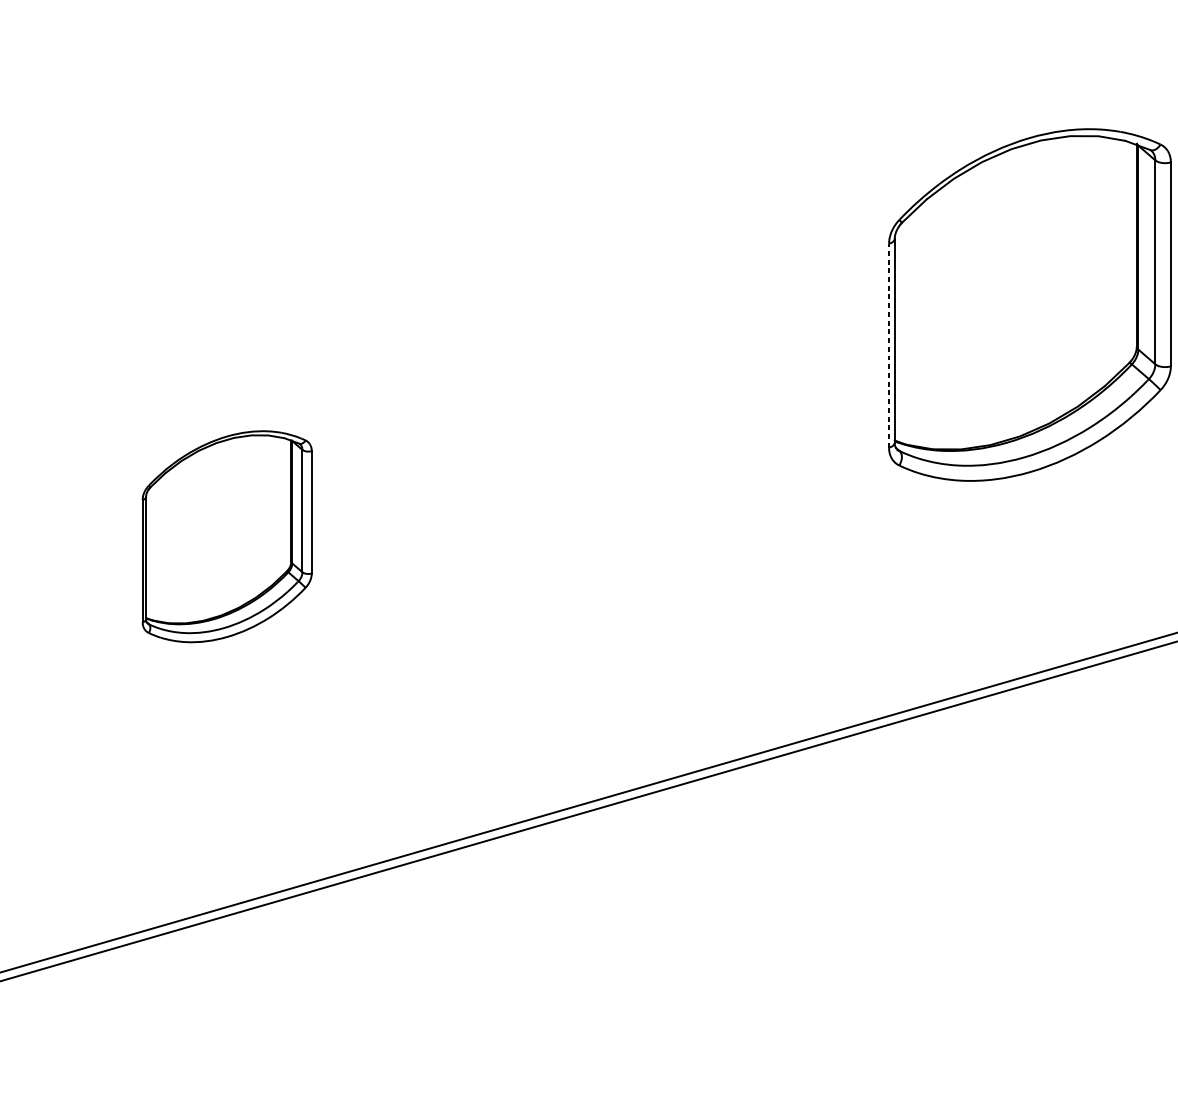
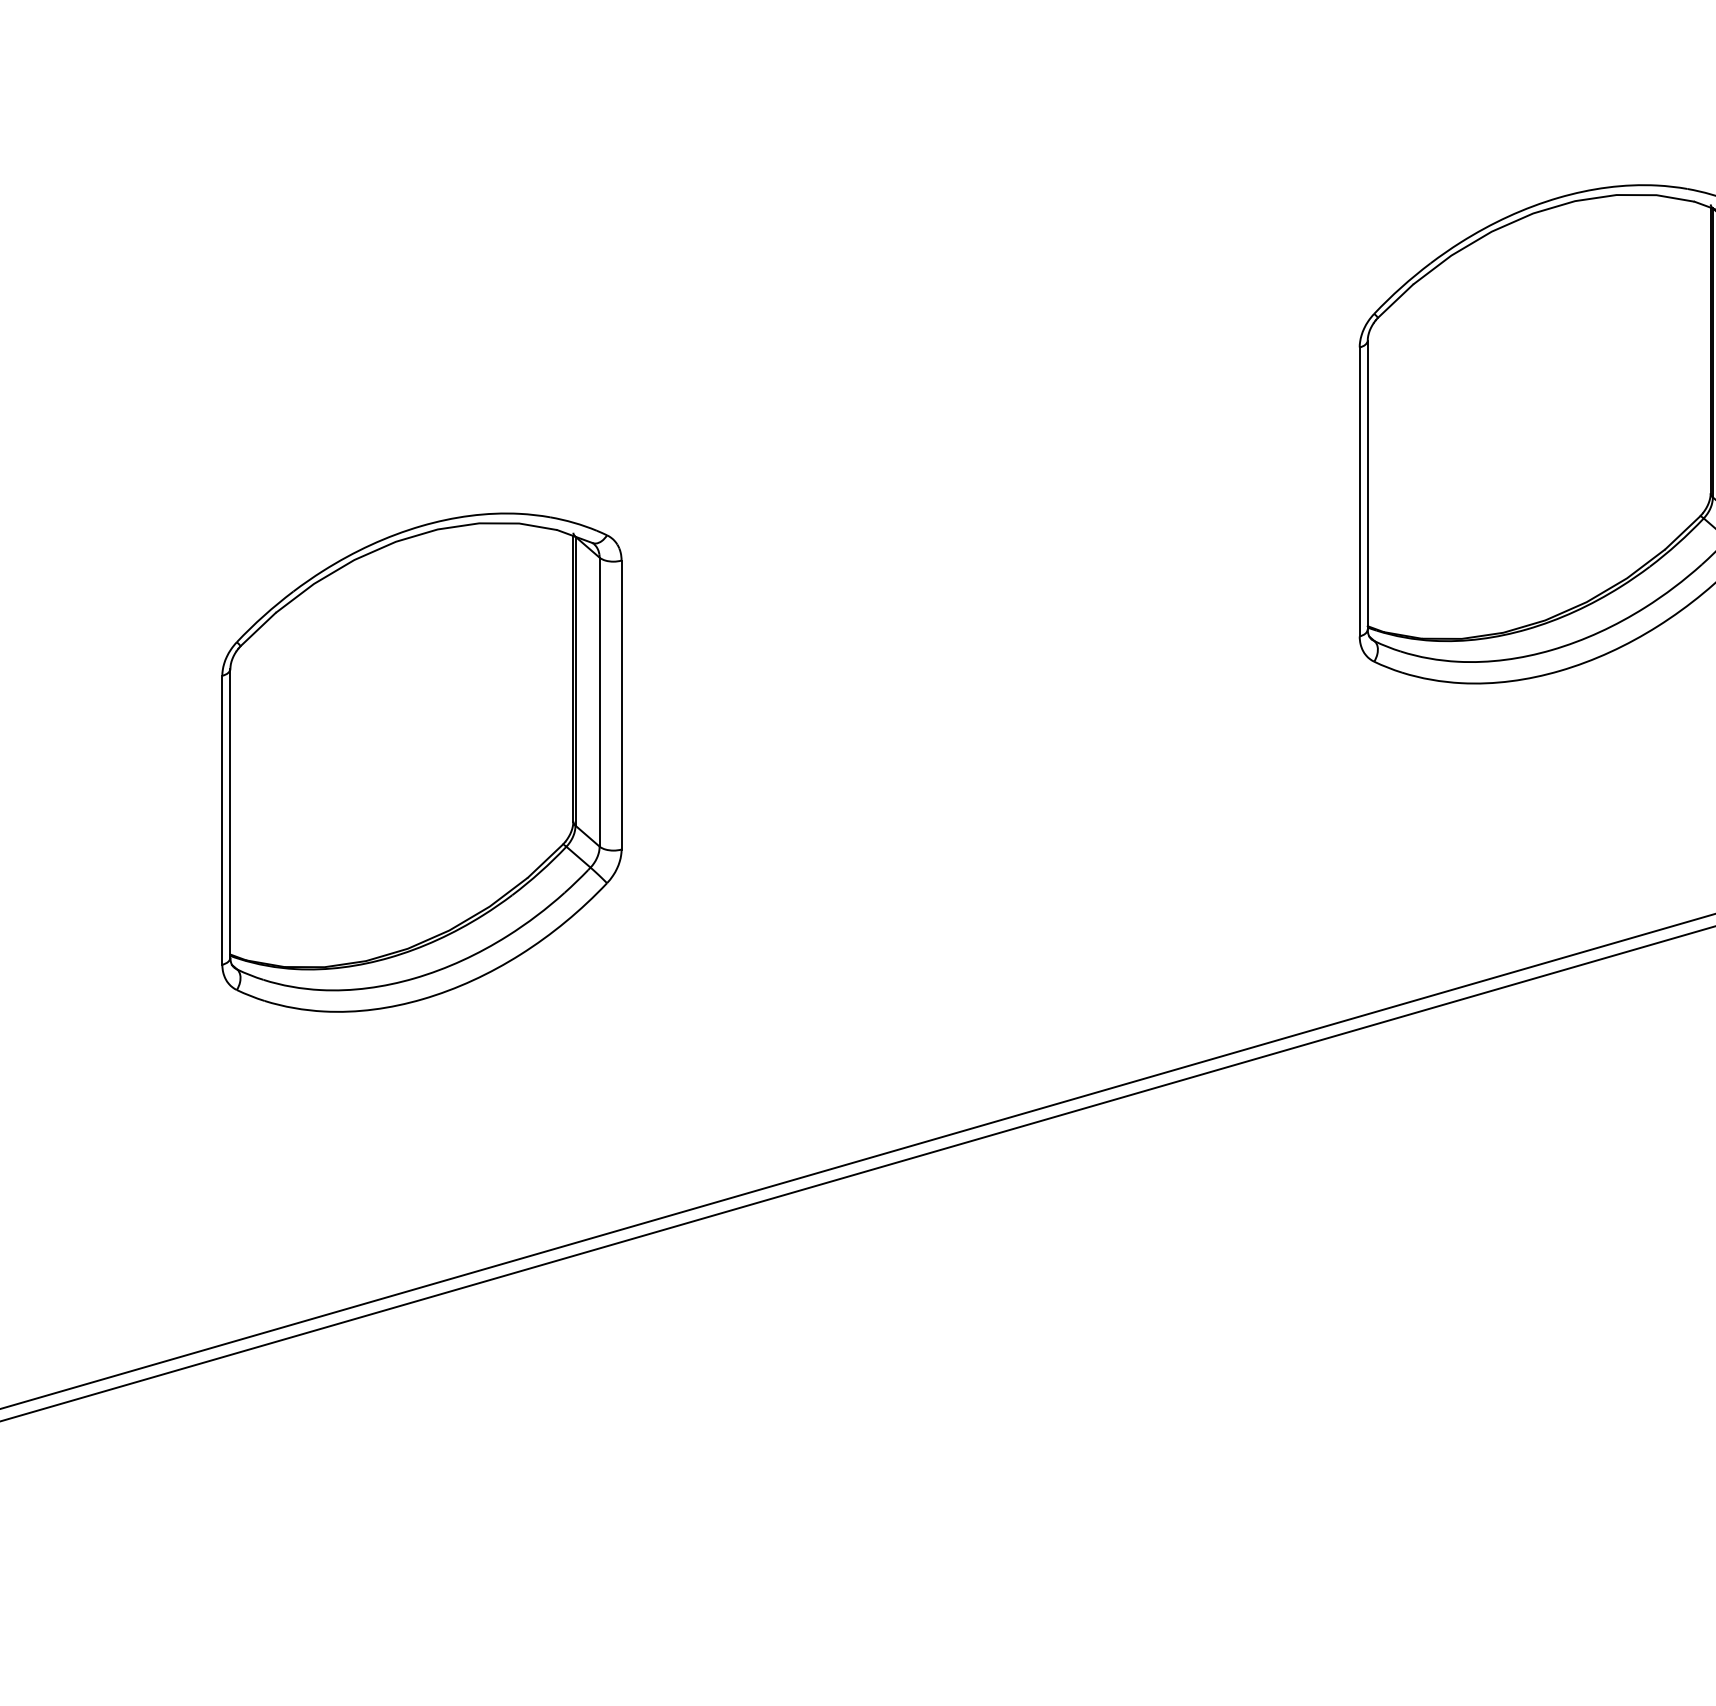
line: (888, 345) -> (1359, 491), dashed -> solid
part: (226, 536) -> (421, 762), size x1.67

